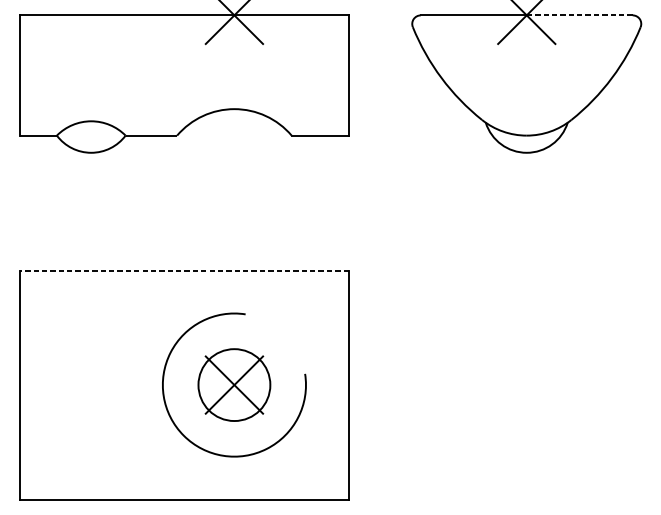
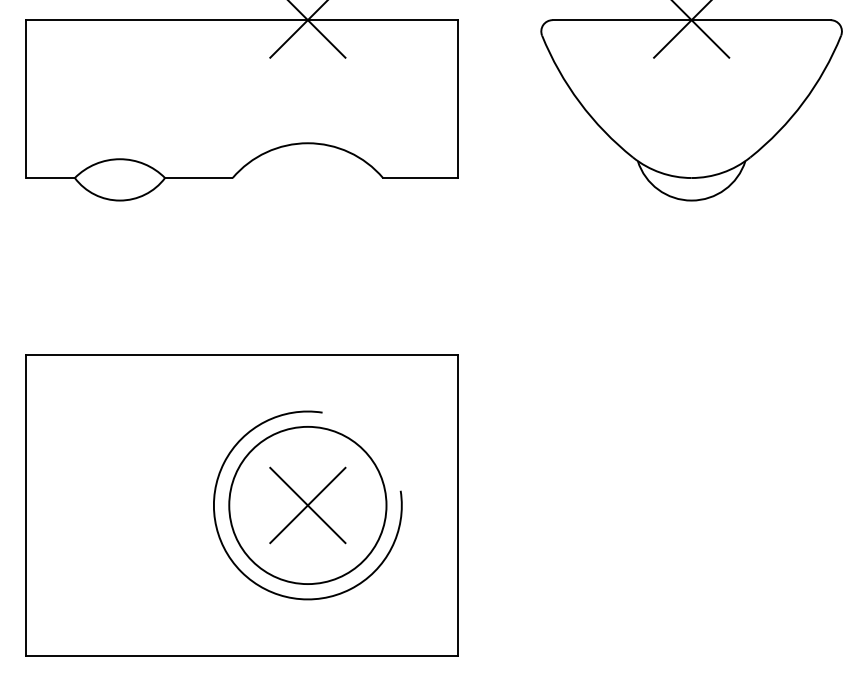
line: (579, 15) -> (761, 20), dashed -> solid
line: (183, 270) -> (241, 355), dashed -> solid
circle: (234, 385) -> (307, 505), size x1.67

